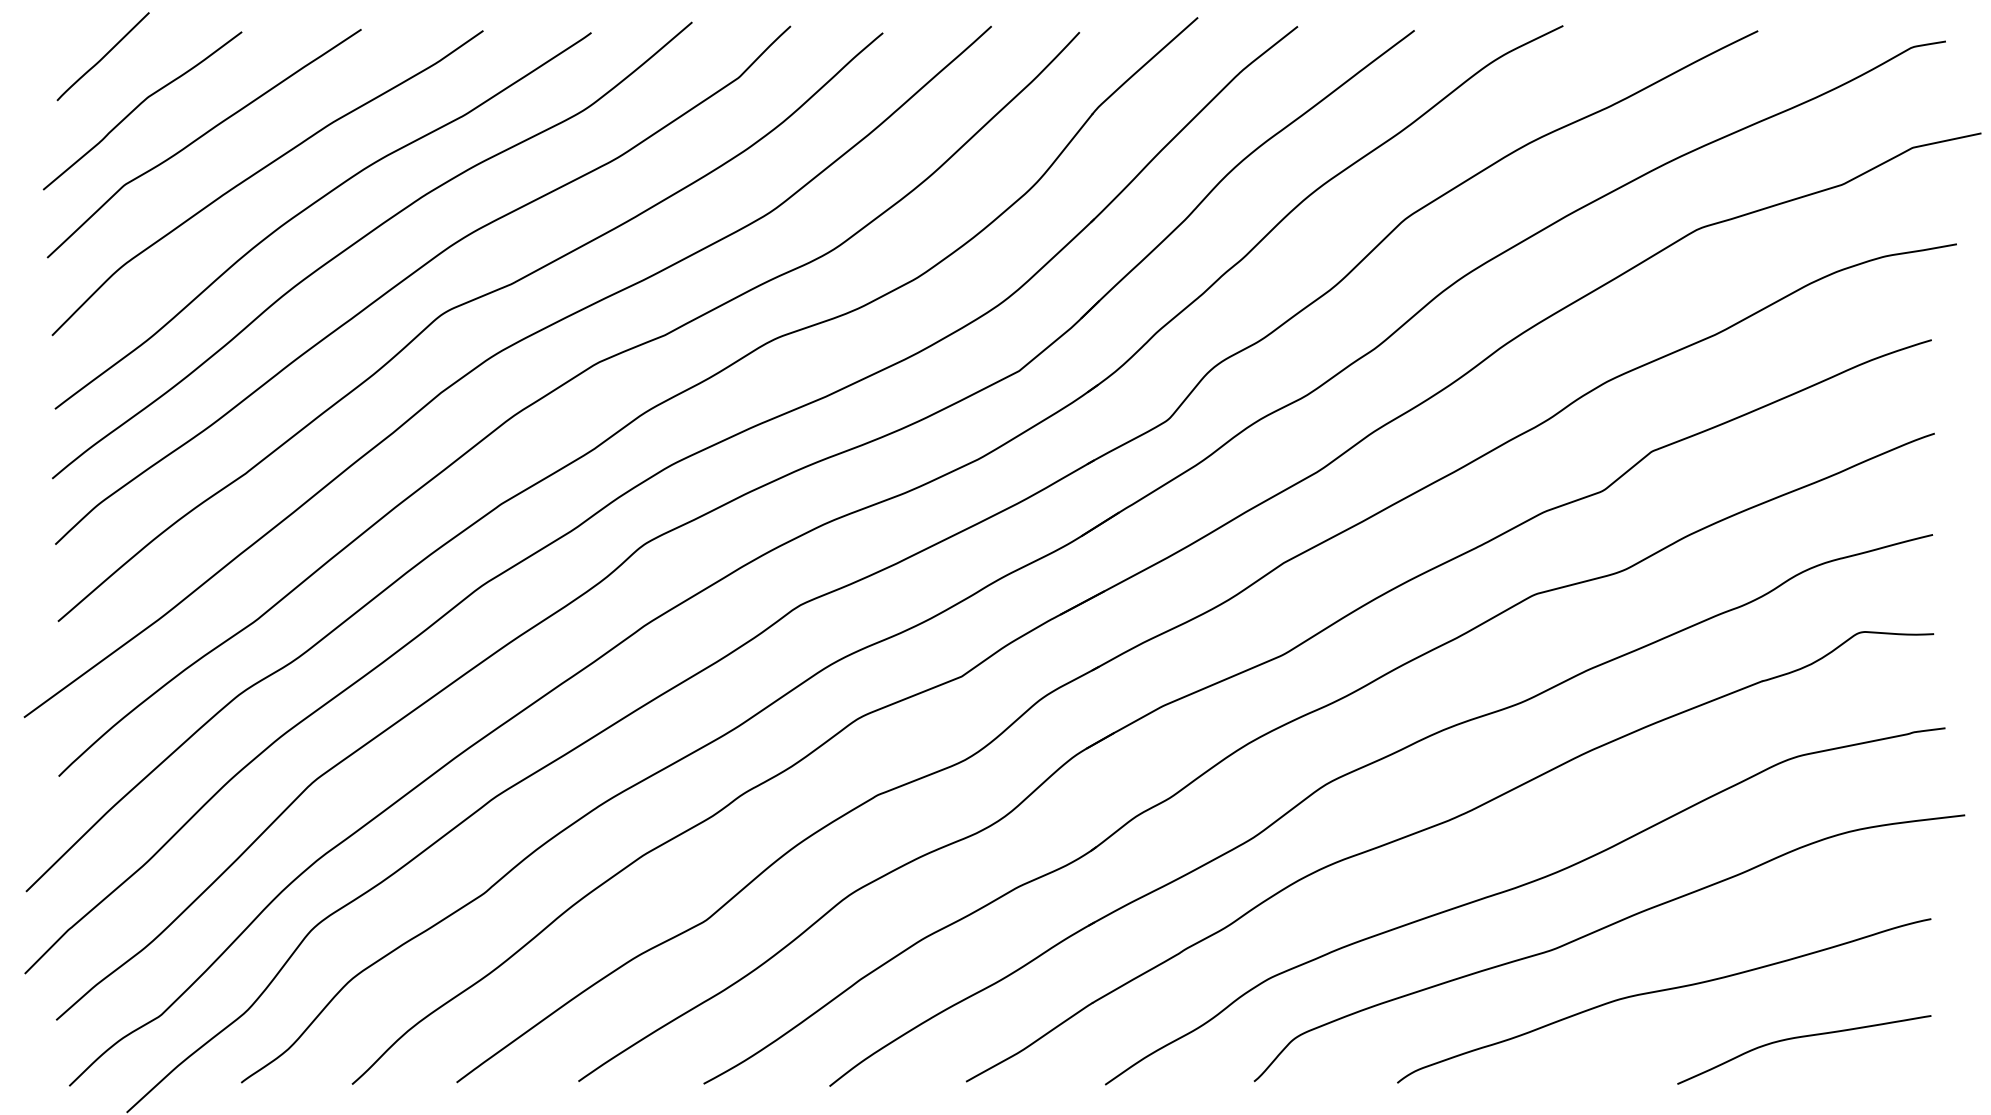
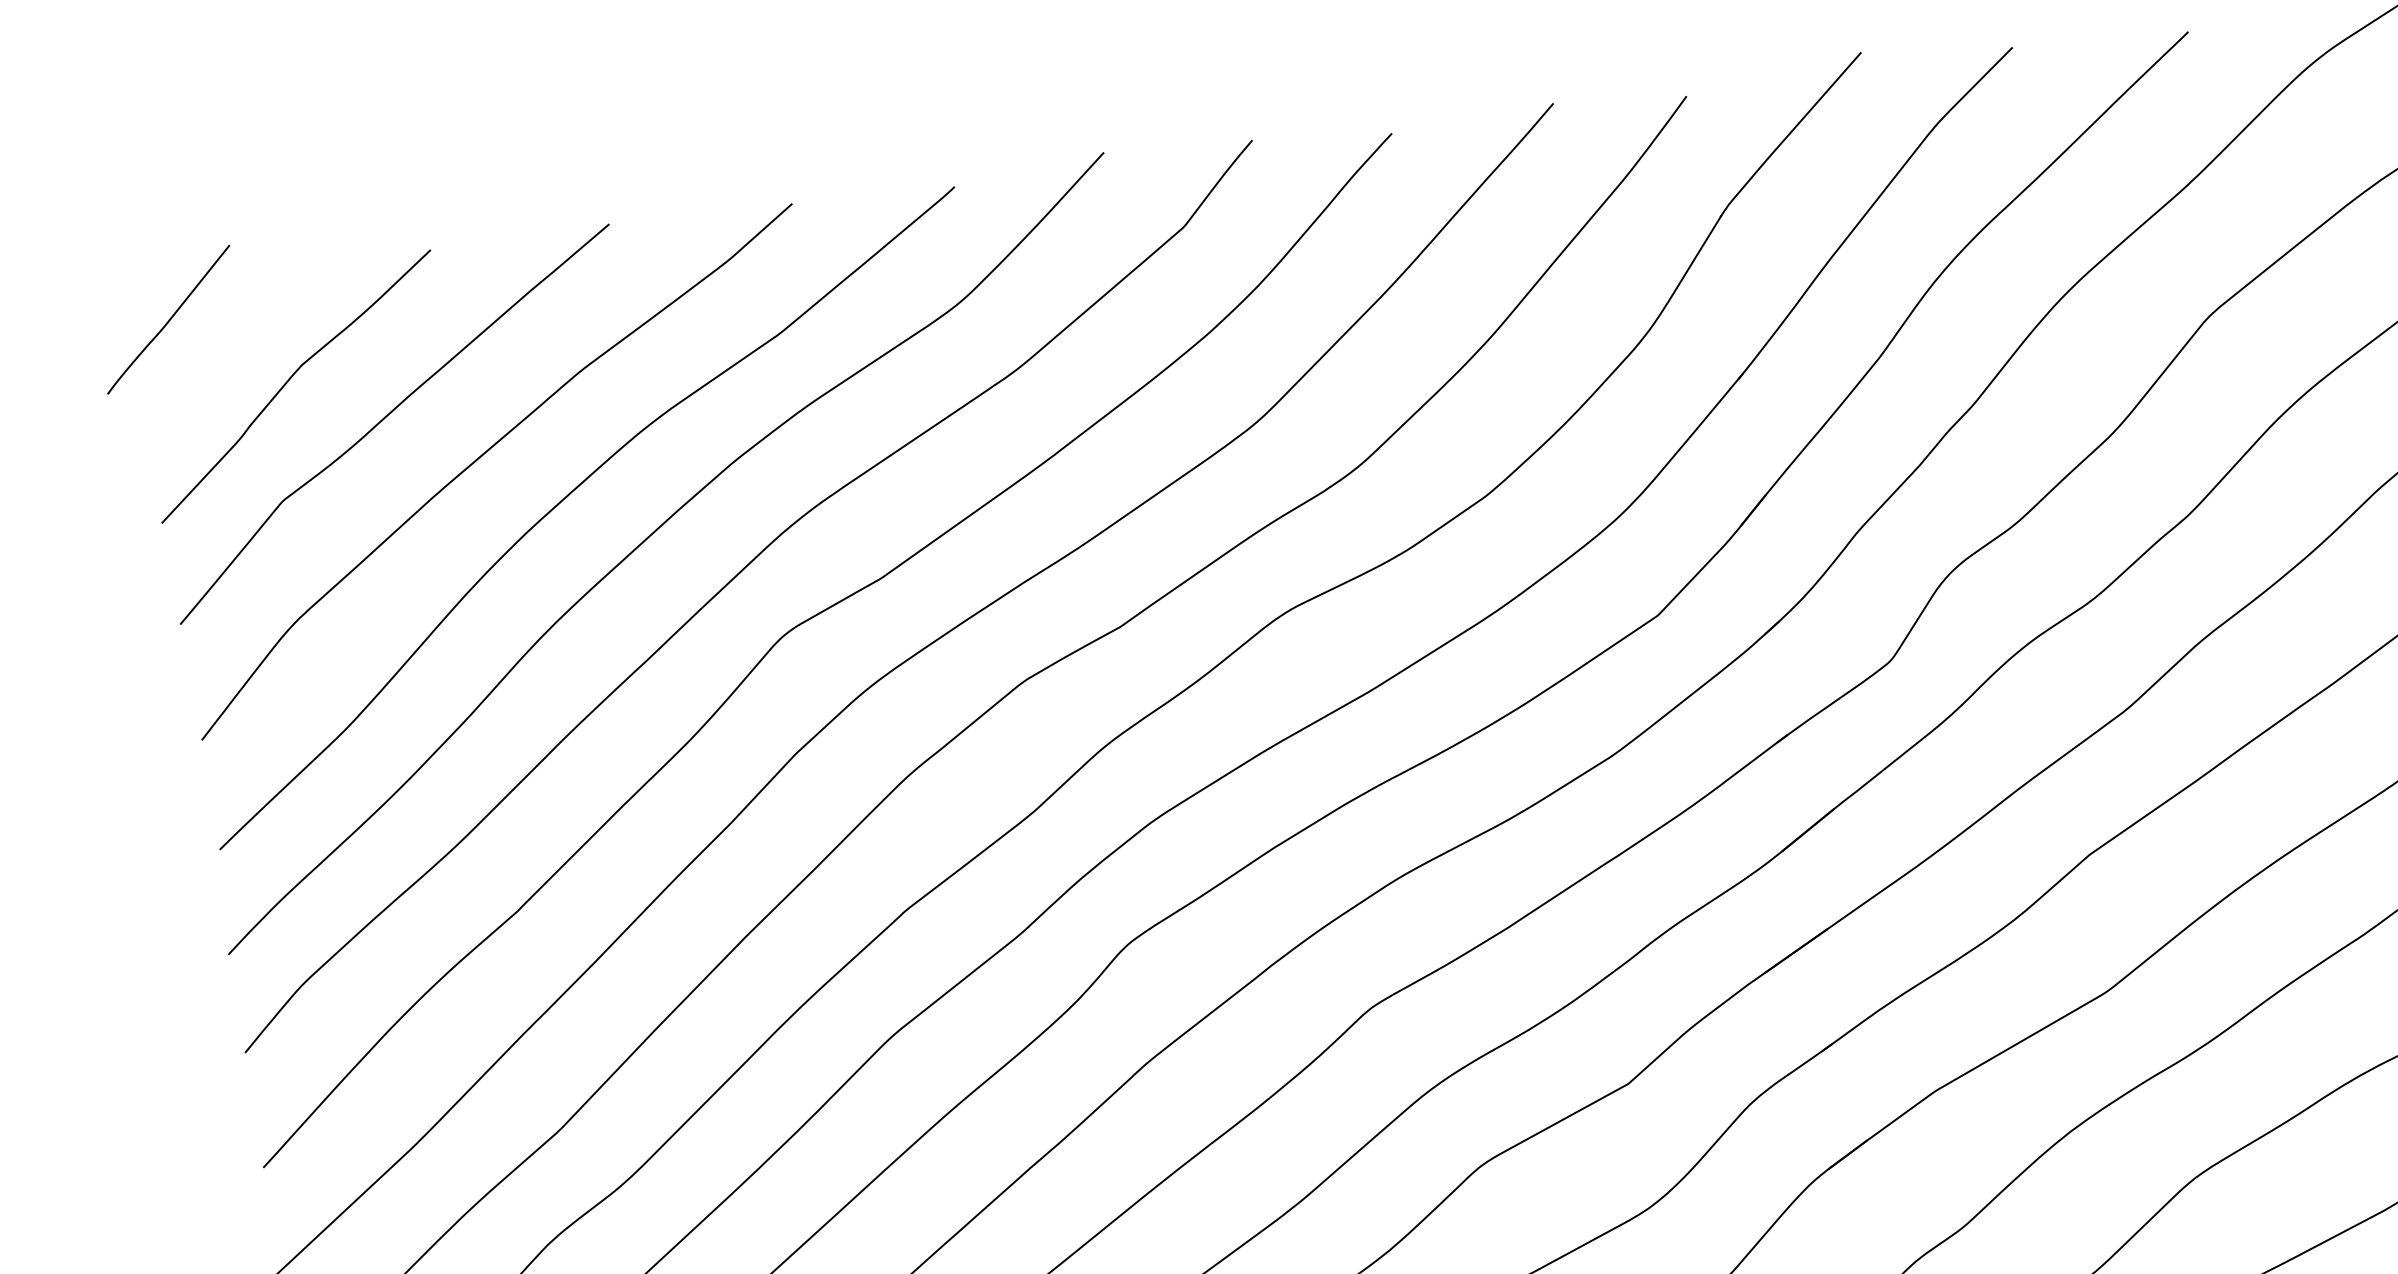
curve: (103, 56) -> (169, 319), moved

